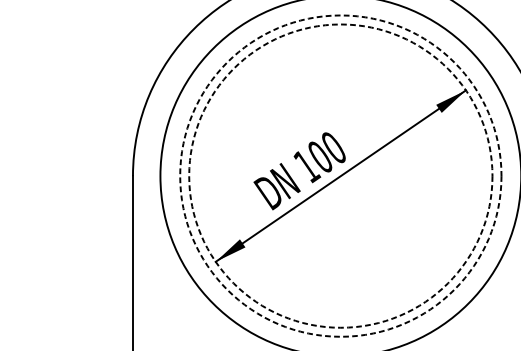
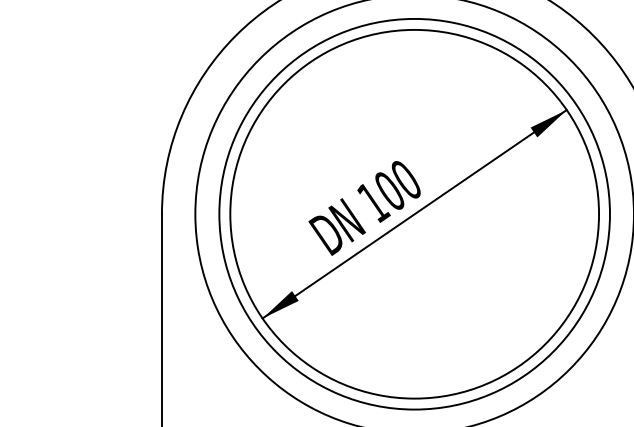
circle: (340, 175) -> (414, 213), dashed -> solid
circle: (340, 175) -> (414, 213), dashed -> solid

